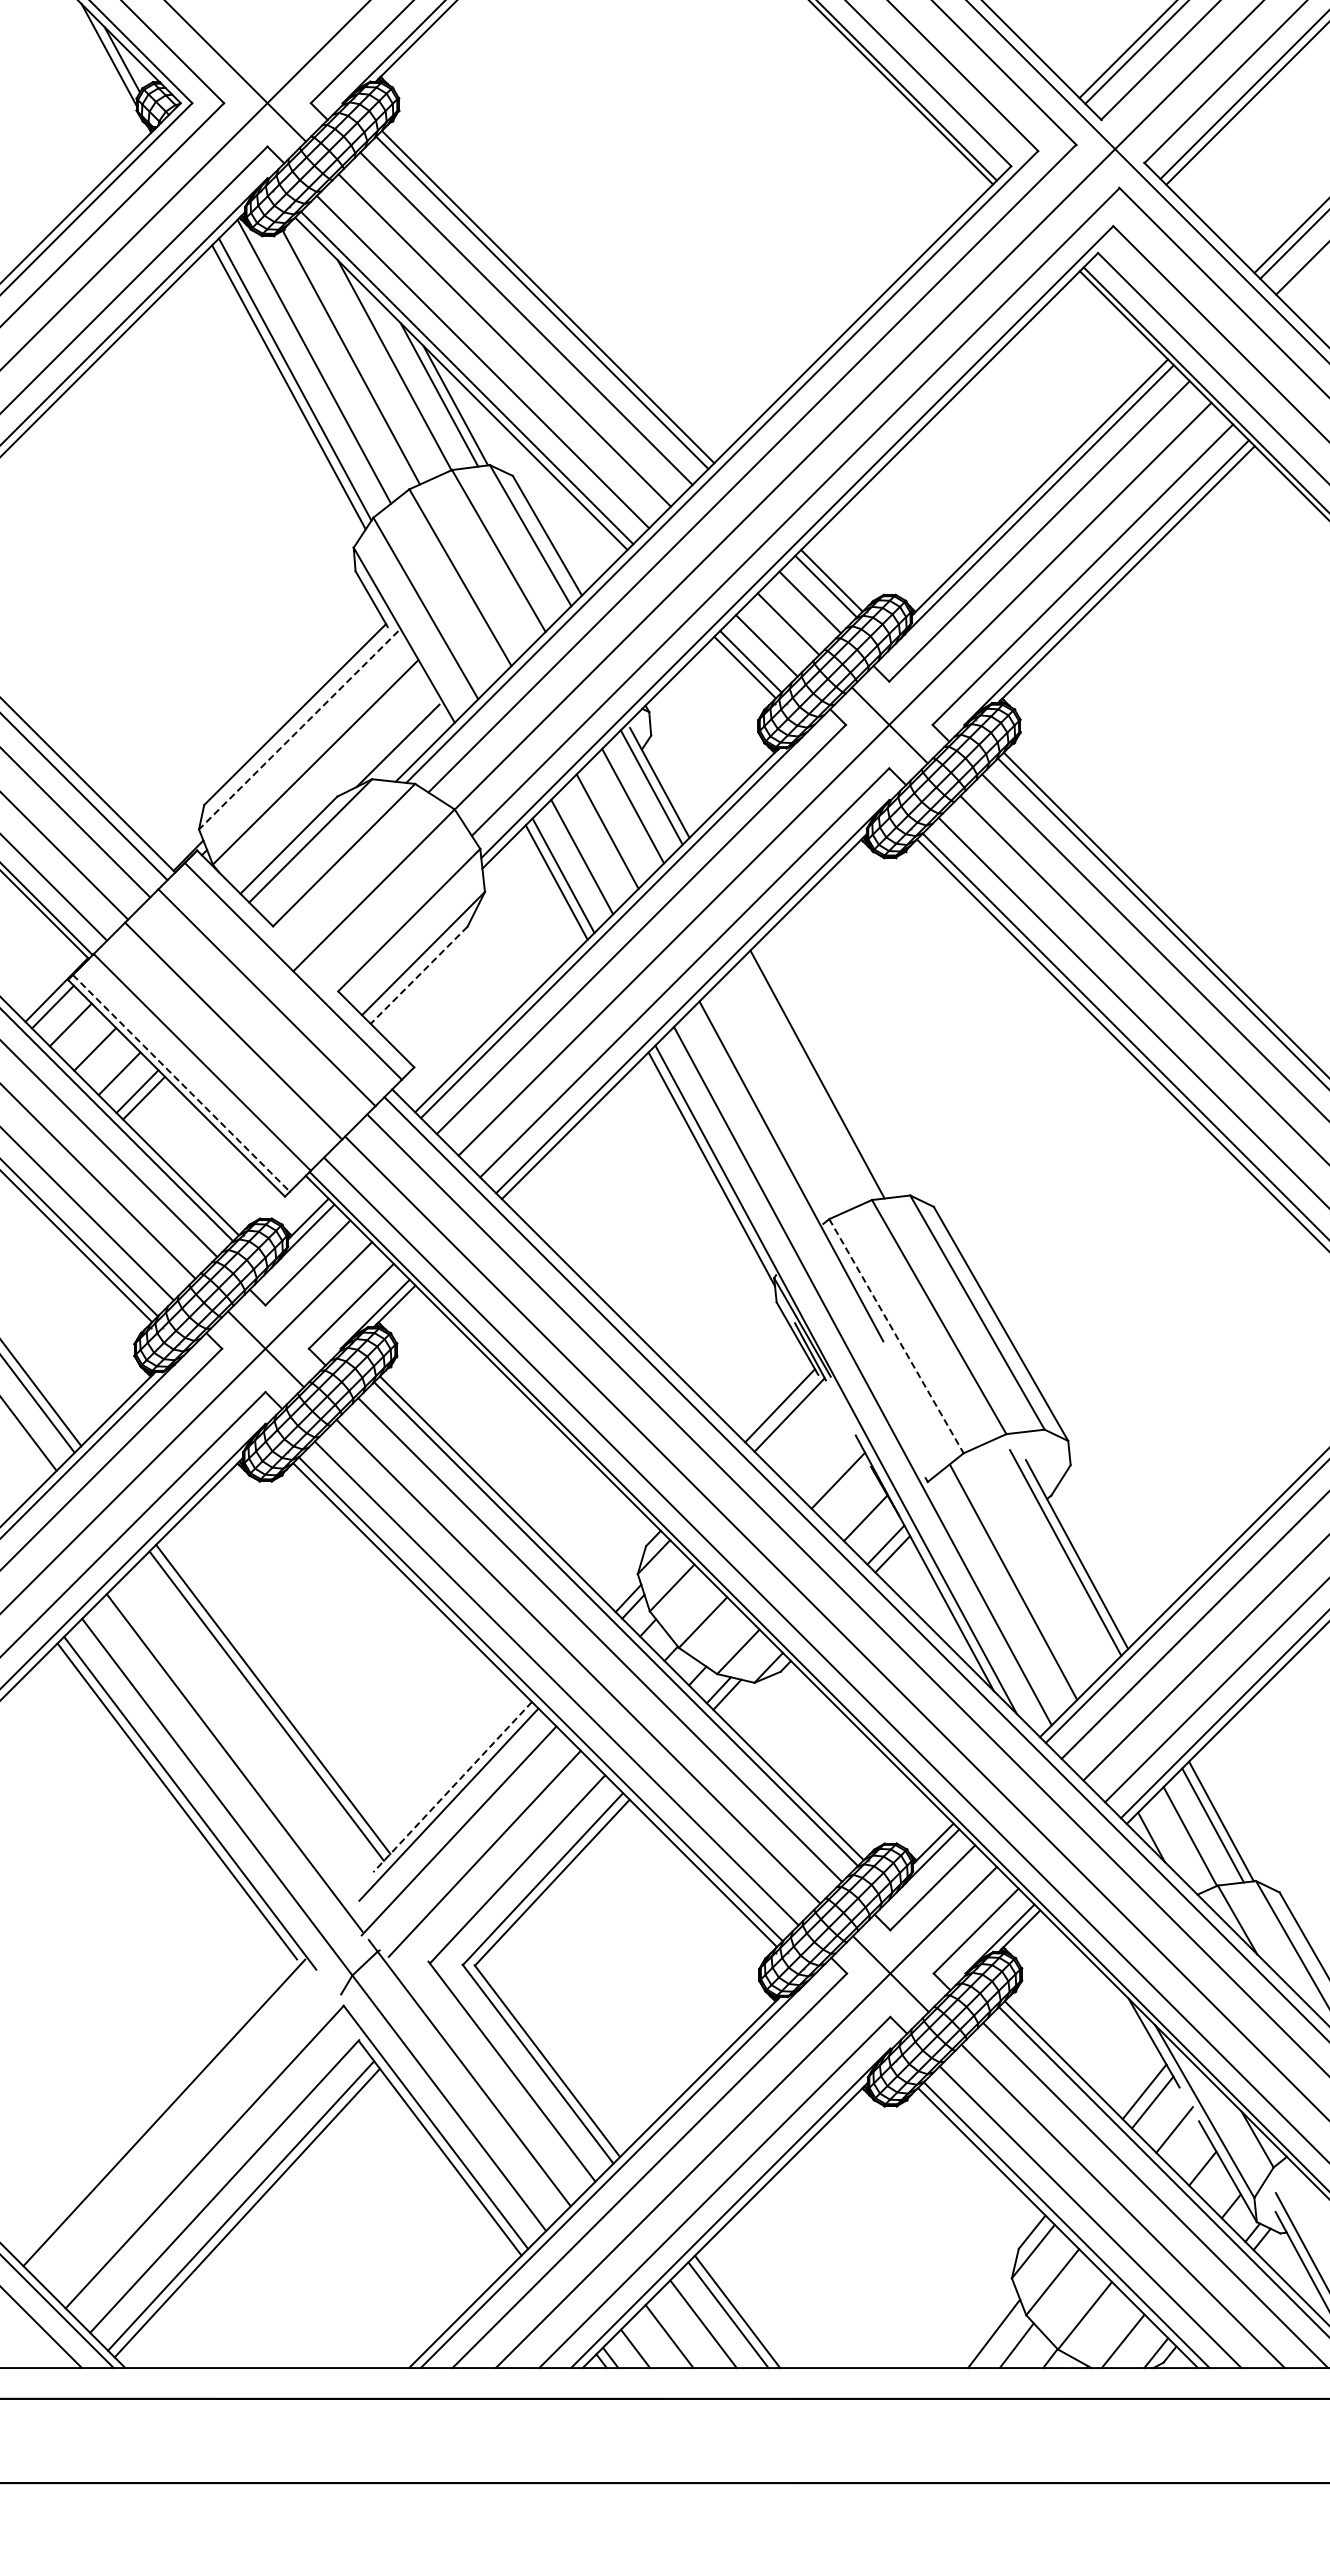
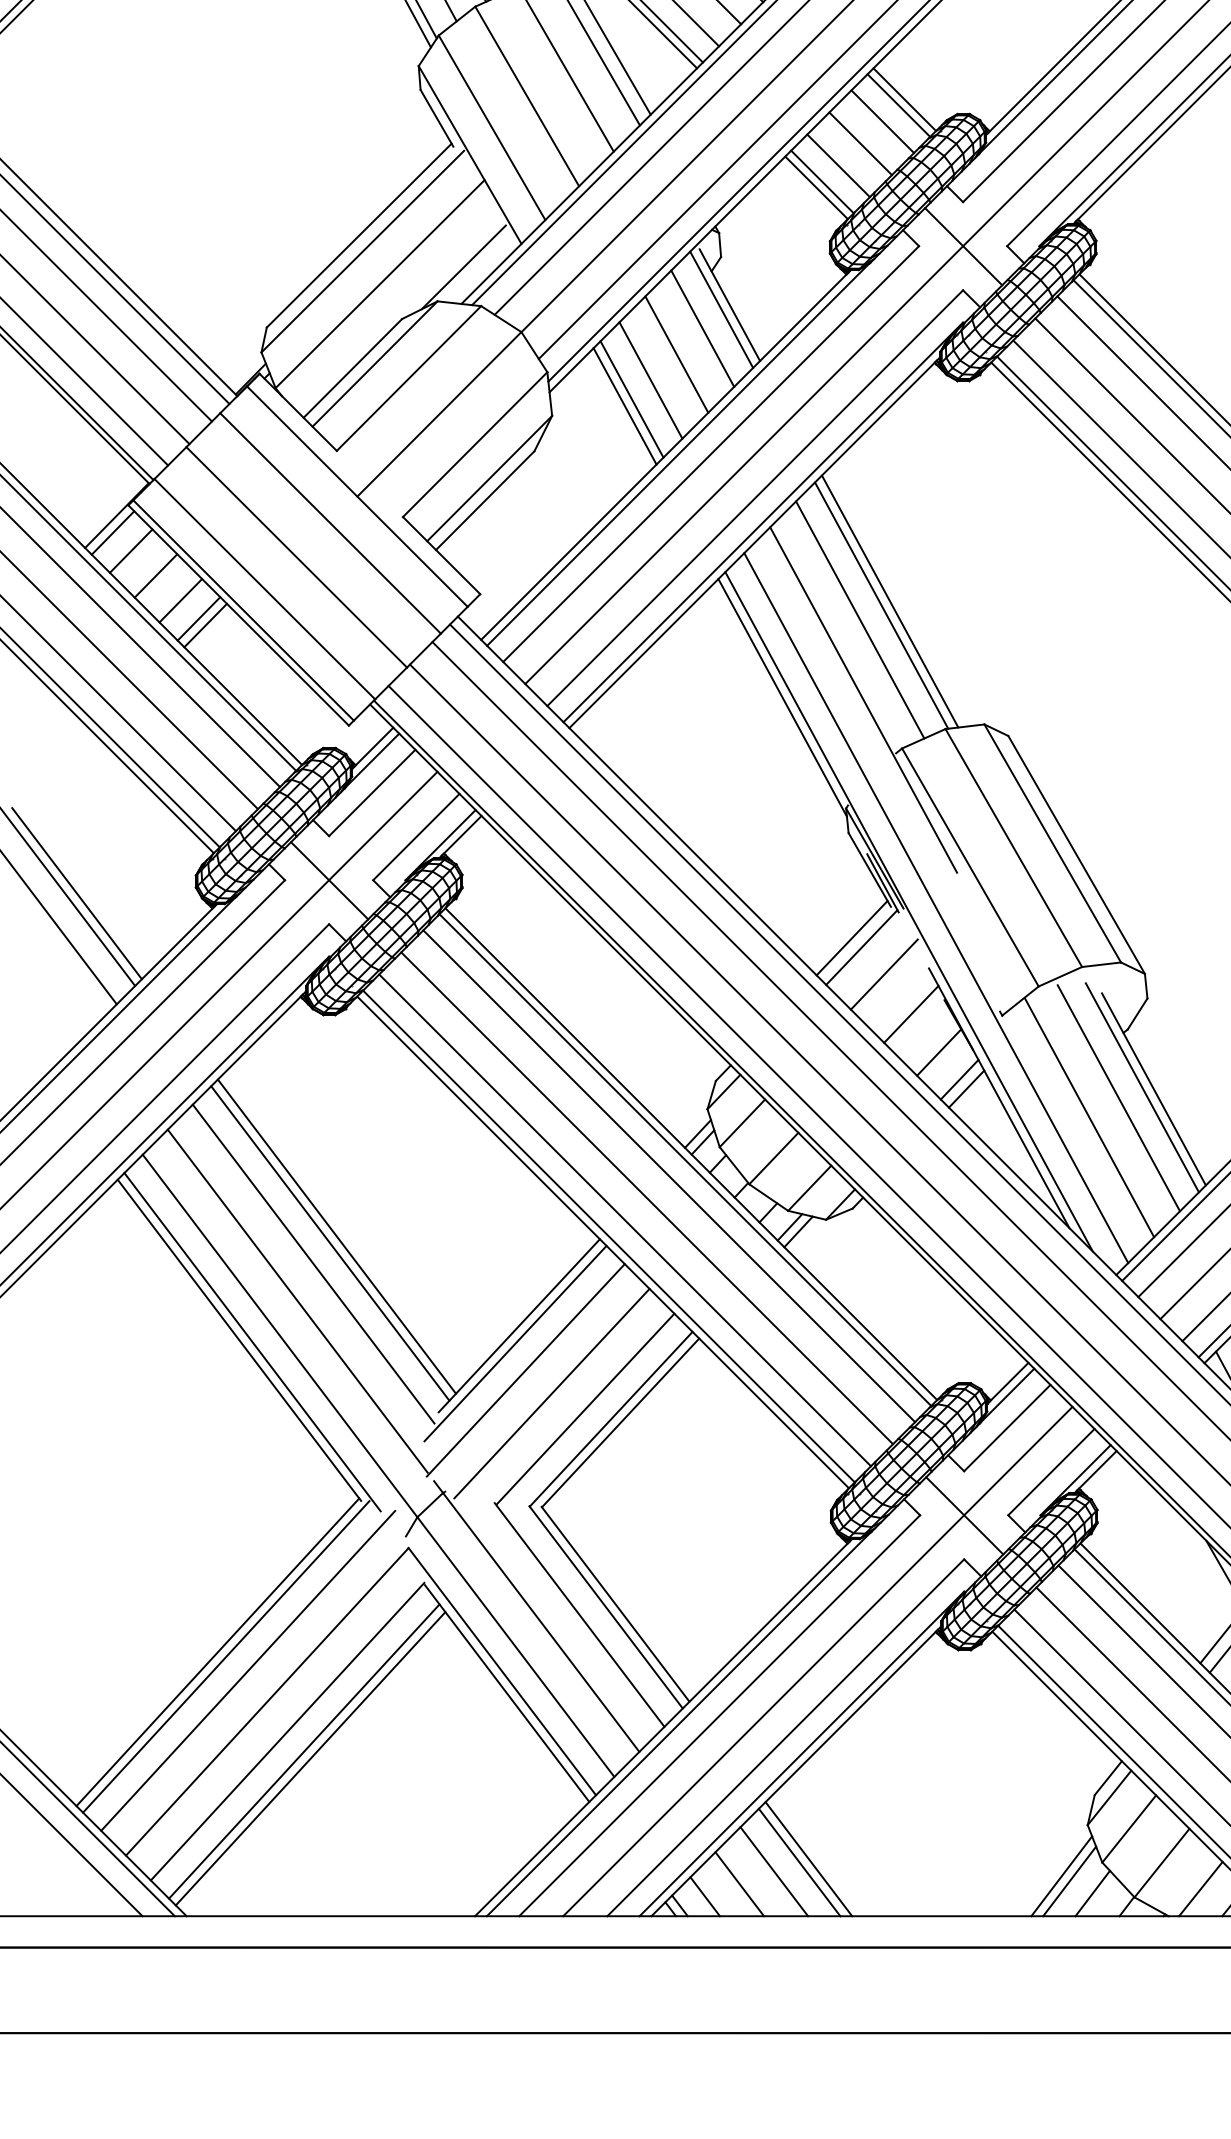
line: (298, 730) -> (362, 251), dashed -> solid
line: (419, 975) -> (485, 500), dashed -> solid
line: (808, 1078) -> (880, 605), added
line: (181, 1083) -> (243, 610), dashed -> solid
line: (787, 1092) -> (859, 619), added
line: (896, 1336) -> (970, 867), dashed -> solid
line: (811, 1441) -> (884, 974), added
line: (1042, 1563) -> (1118, 1098), added
line: (250, 1726) -> (313, 1264), added
line: (452, 1787) -> (519, 1326), dashed -> solid
line: (156, 2108) -> (218, 1652), added
line: (185, 2126) -> (247, 1670), added
line: (986, 2328) -> (1061, 1876), added

